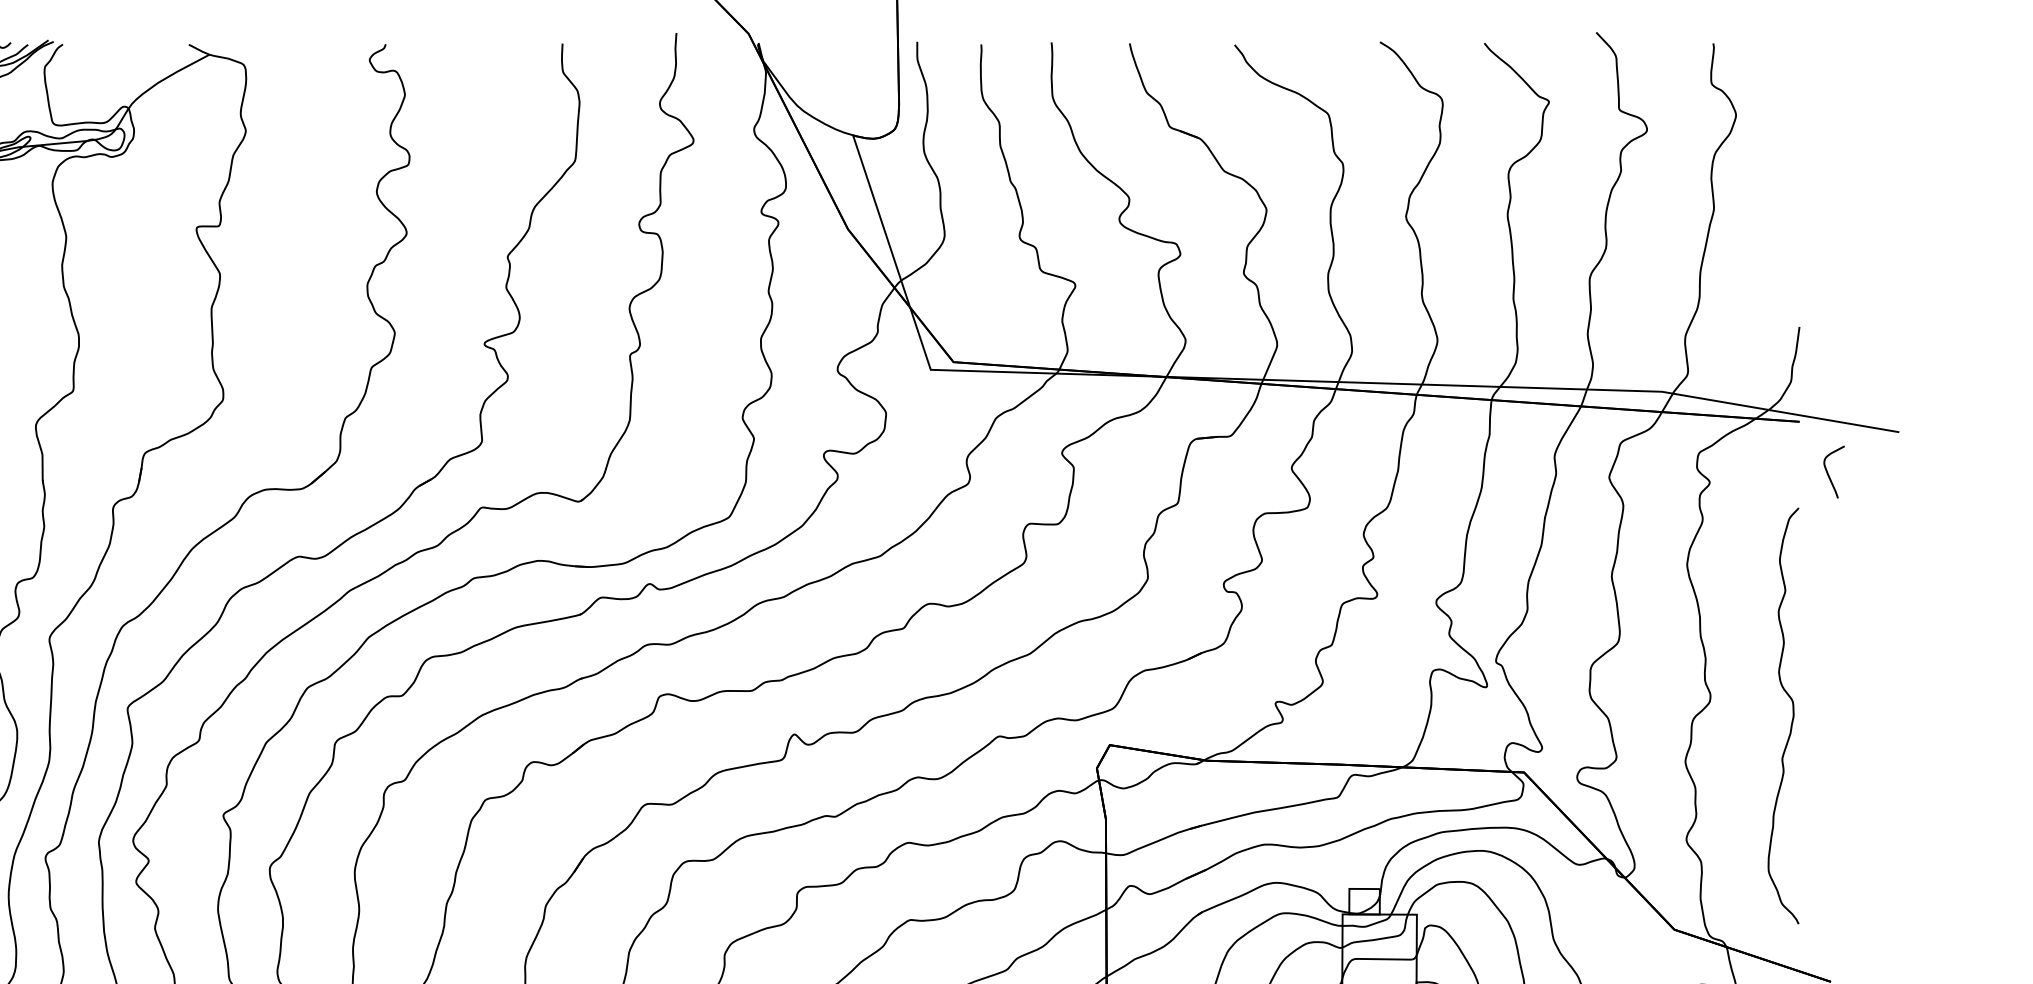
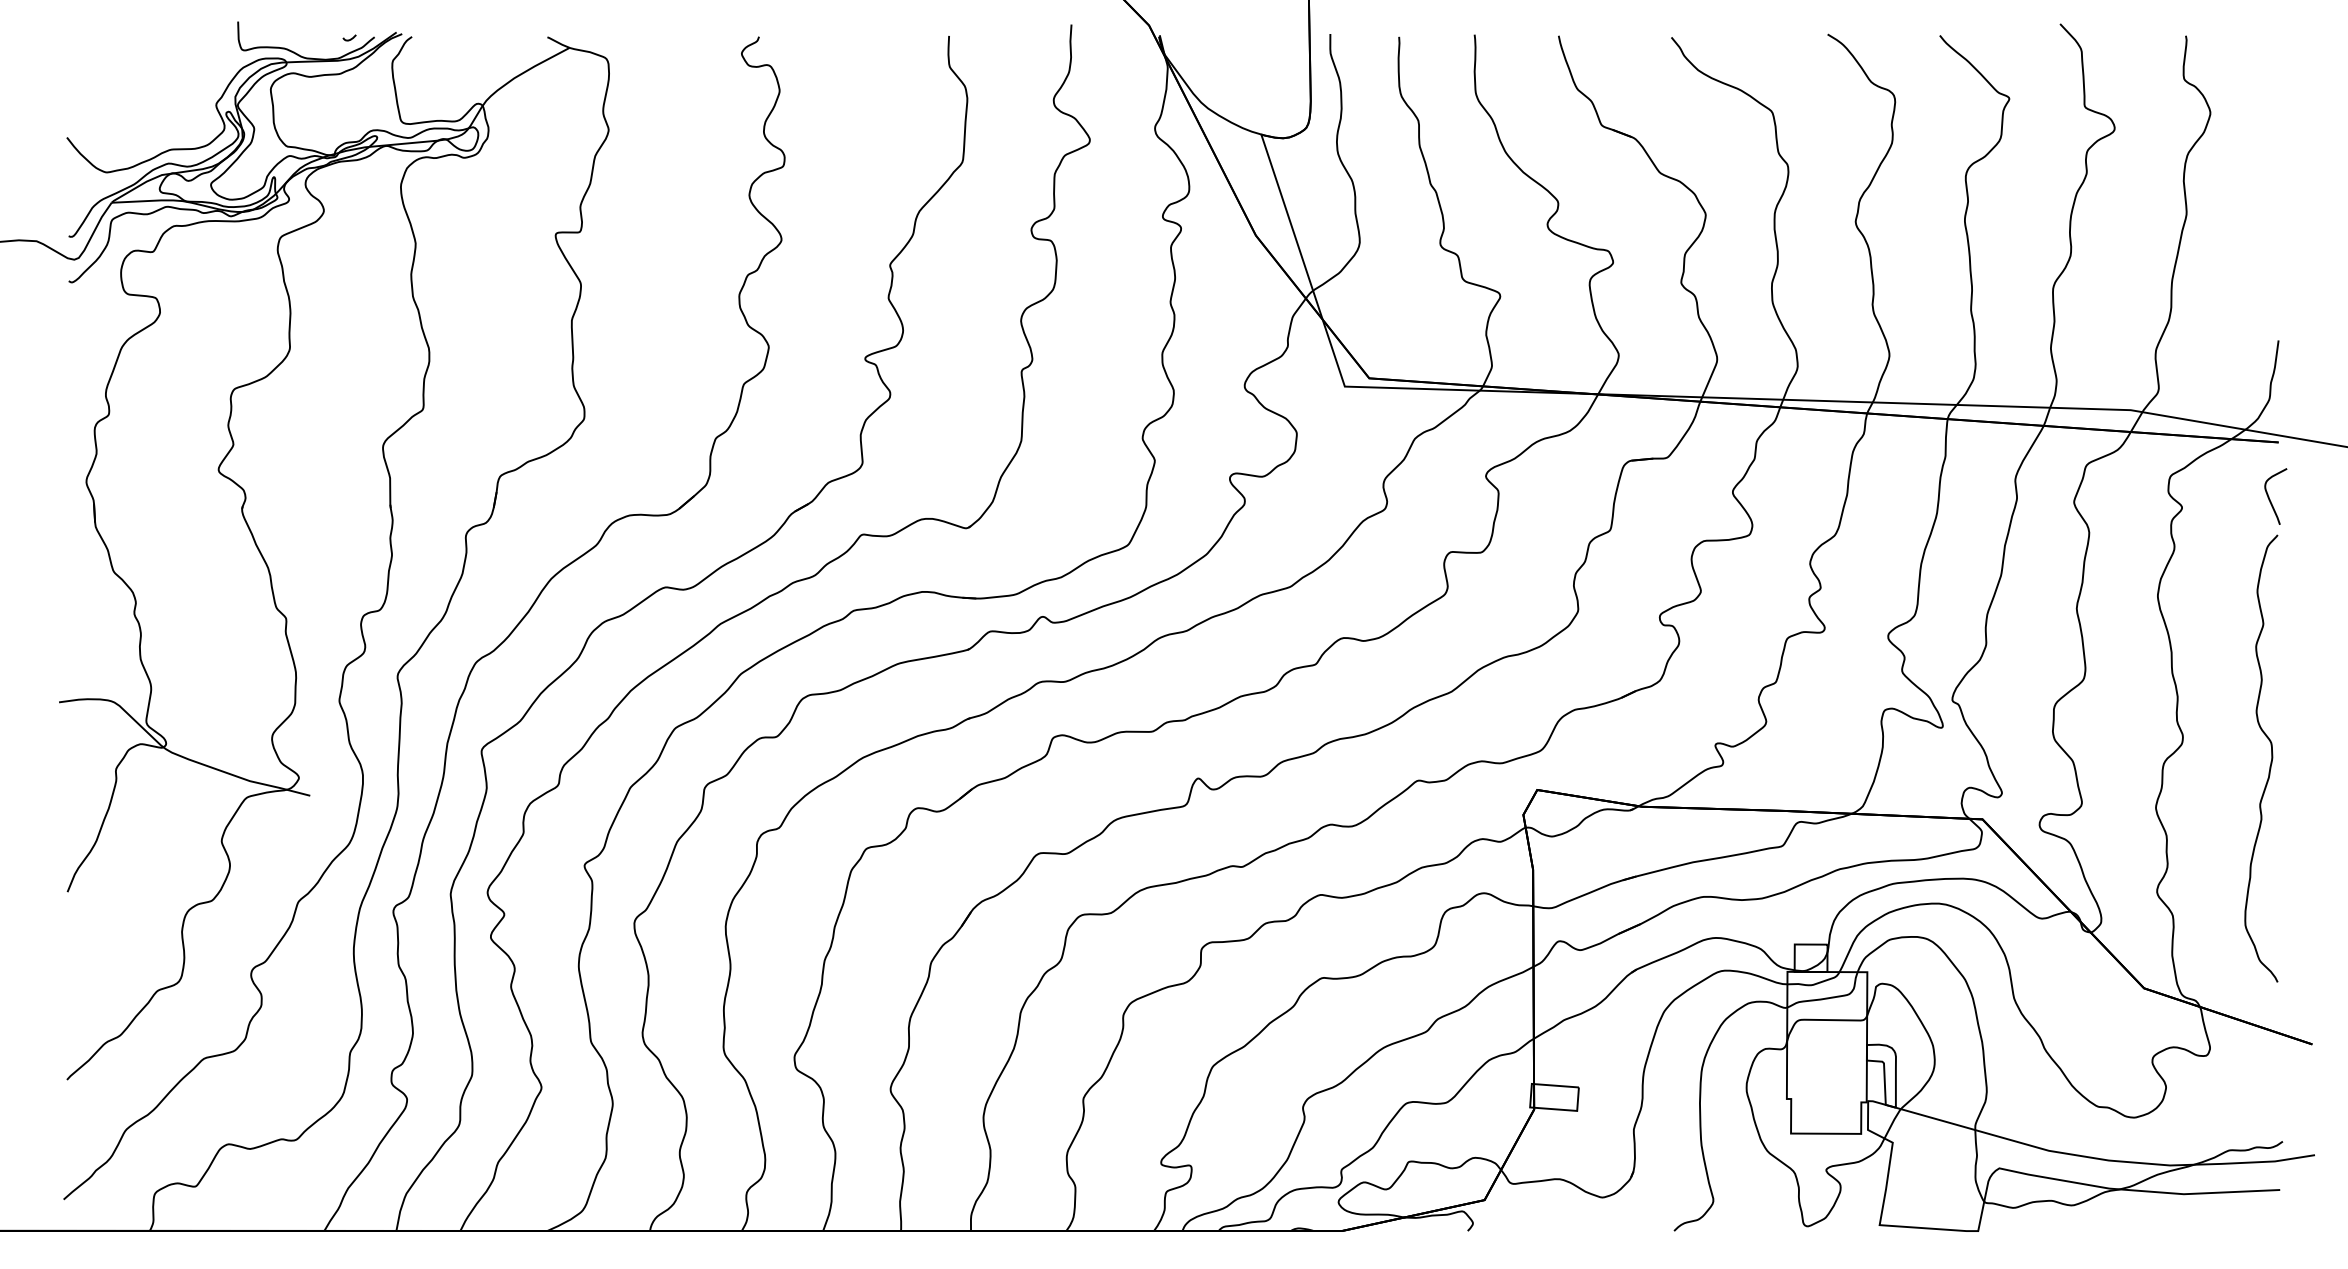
curve: (1829, 474) -> (2270, 499), moved

